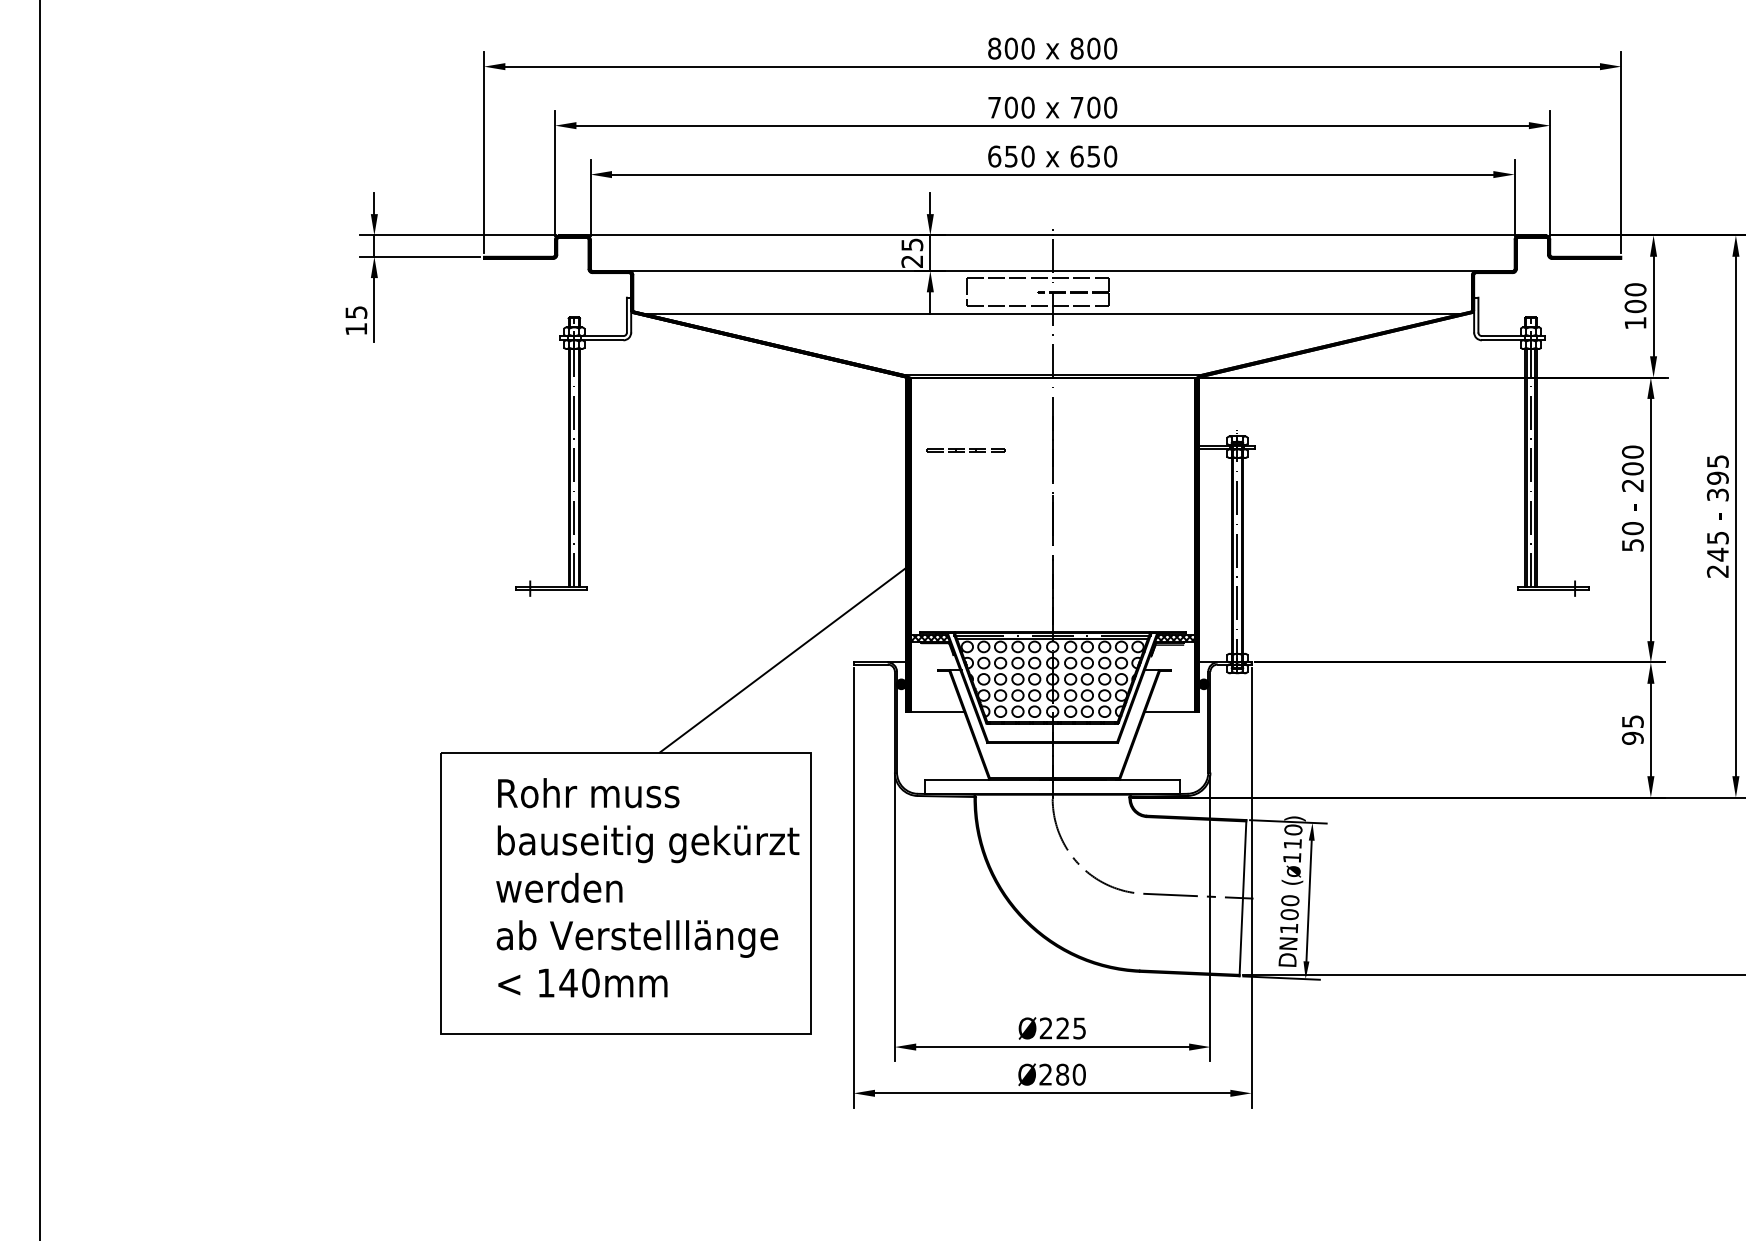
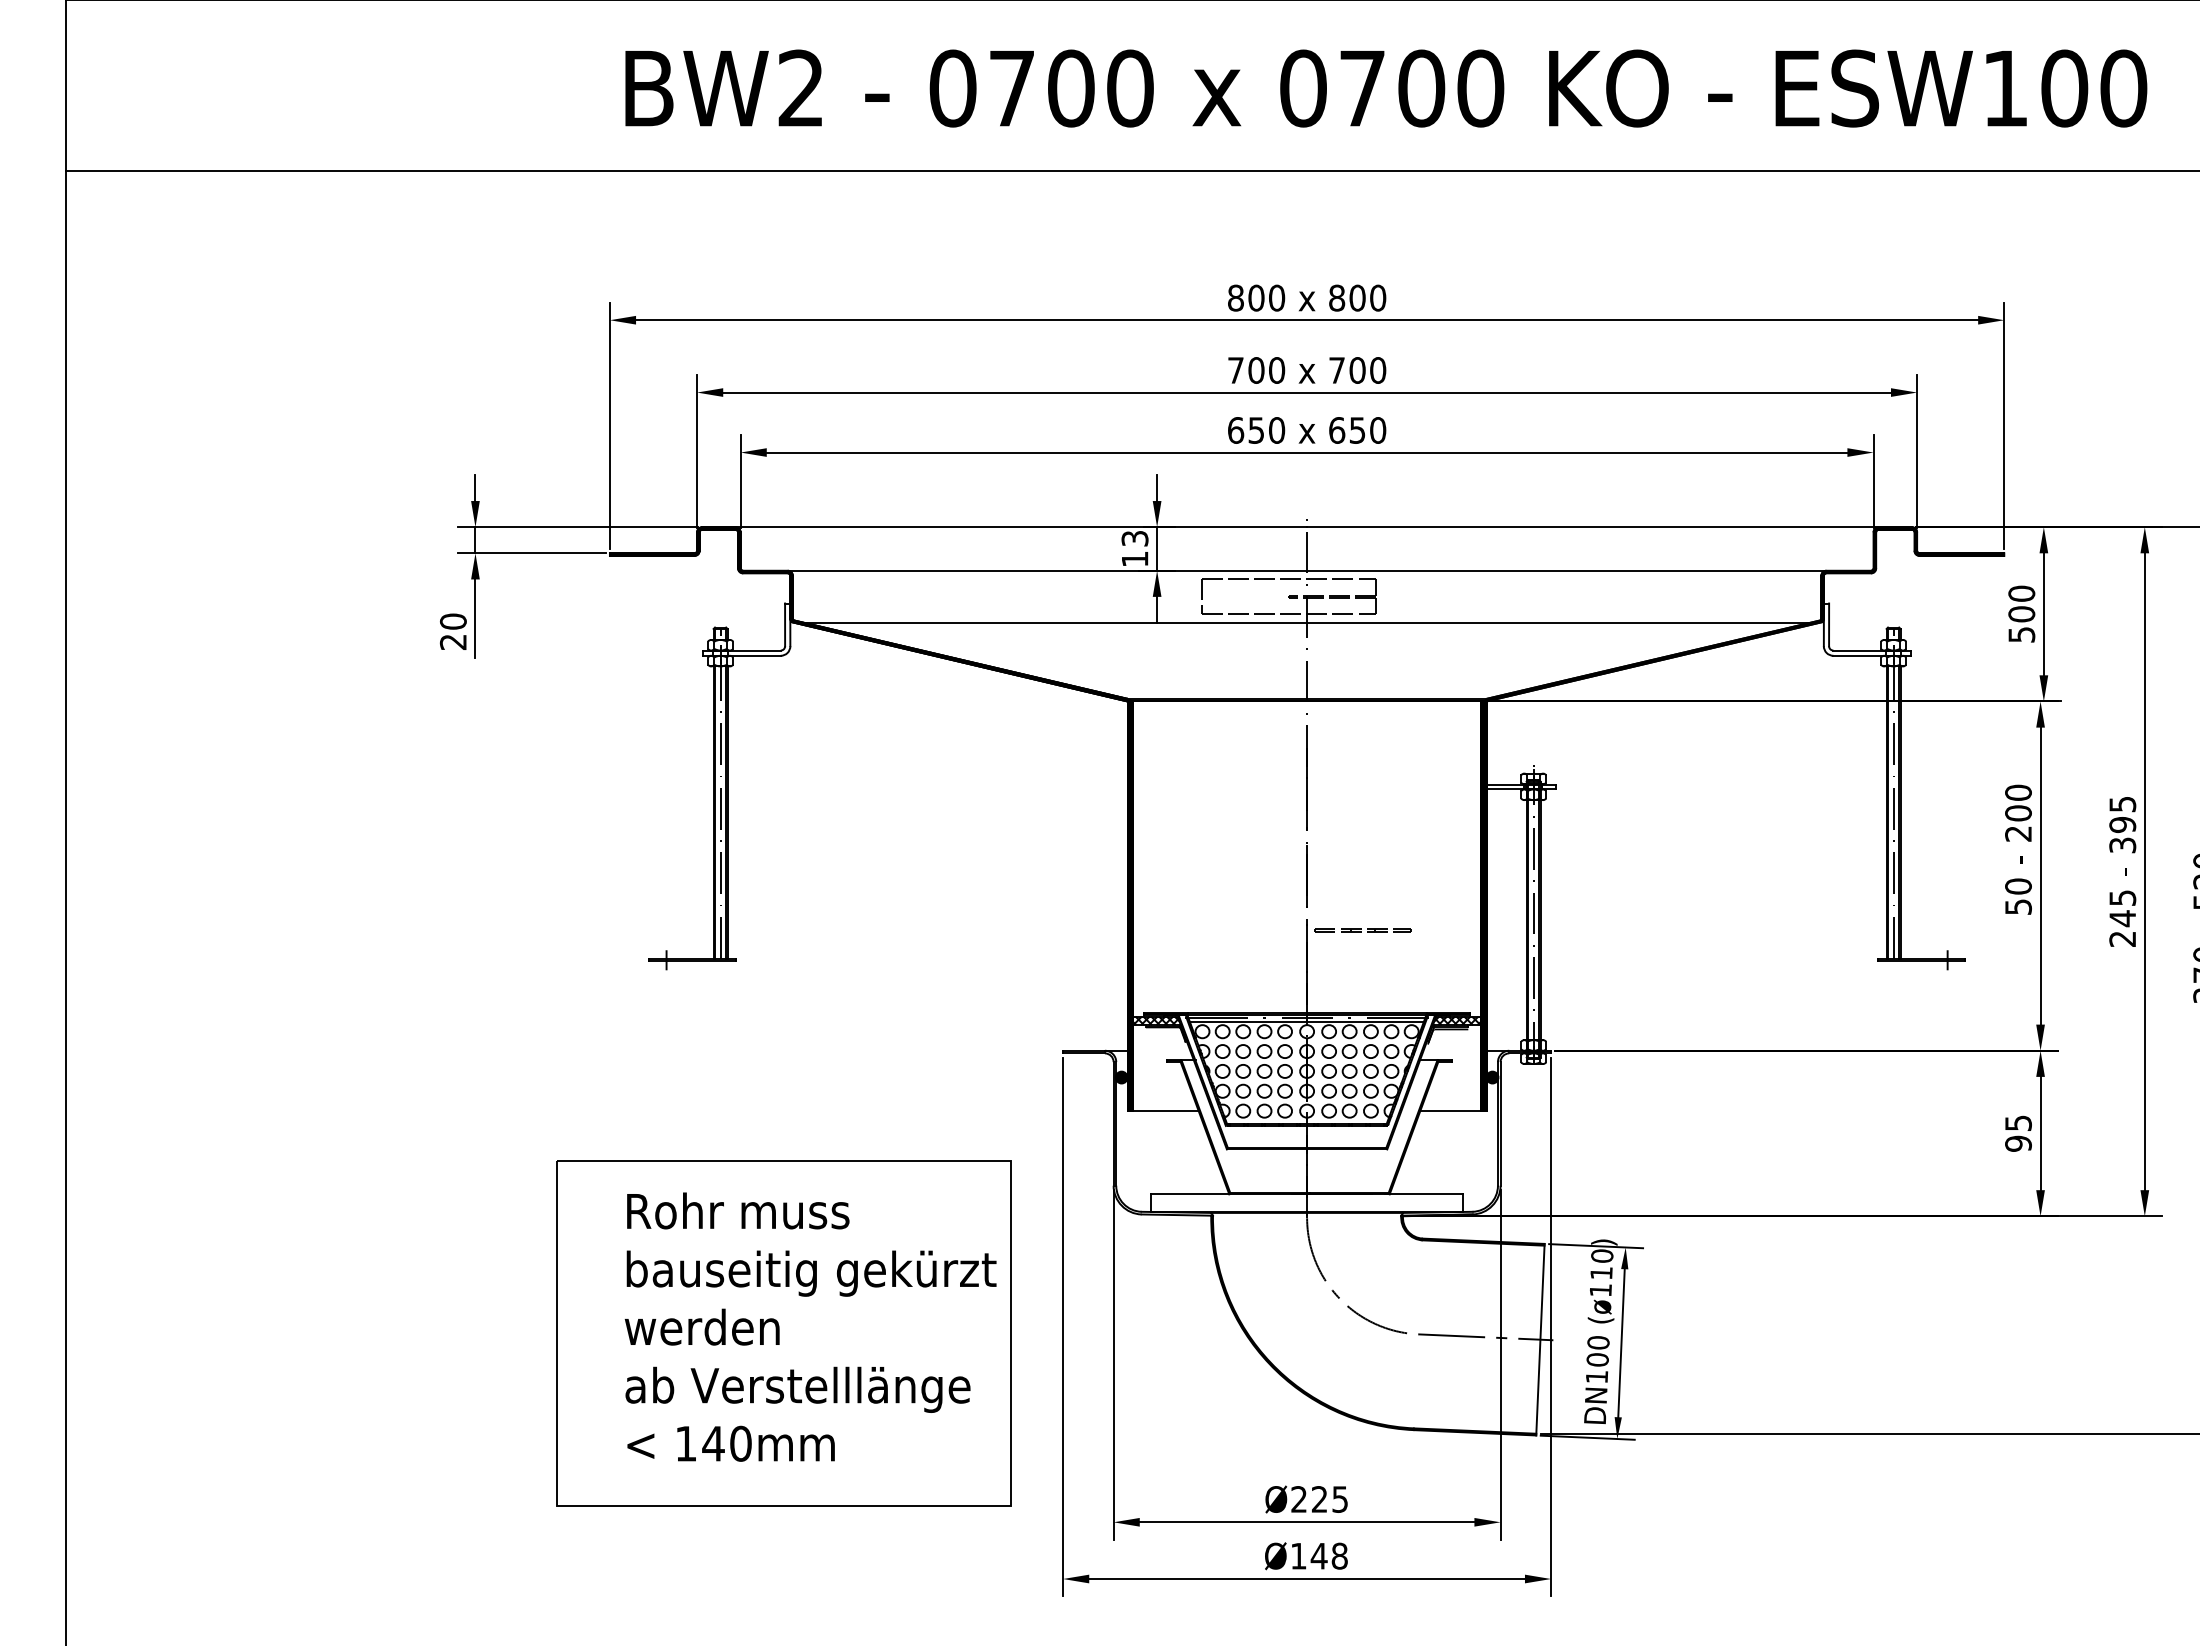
text: (911, 253) -> (1134, 549), 25 -> 13
text: (355, 320) -> (452, 631), 15 -> 20
text: (1635, 322) -> (2021, 634), 100 -> 500
line: (964, 449) -> (1361, 929), moved
line: (784, 659) -> (978, 1046), removed
text: (1062, 1074) -> (1319, 1555), Ø280 -> Ø148

